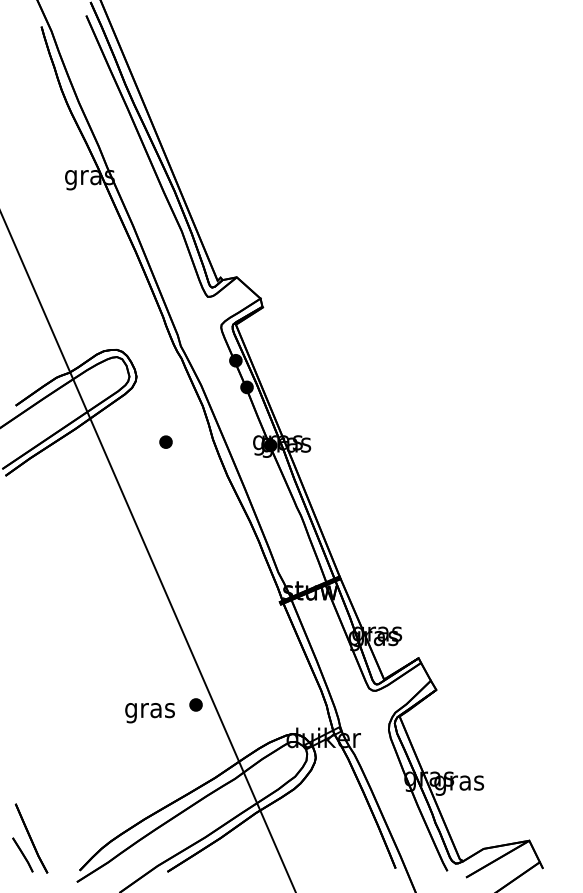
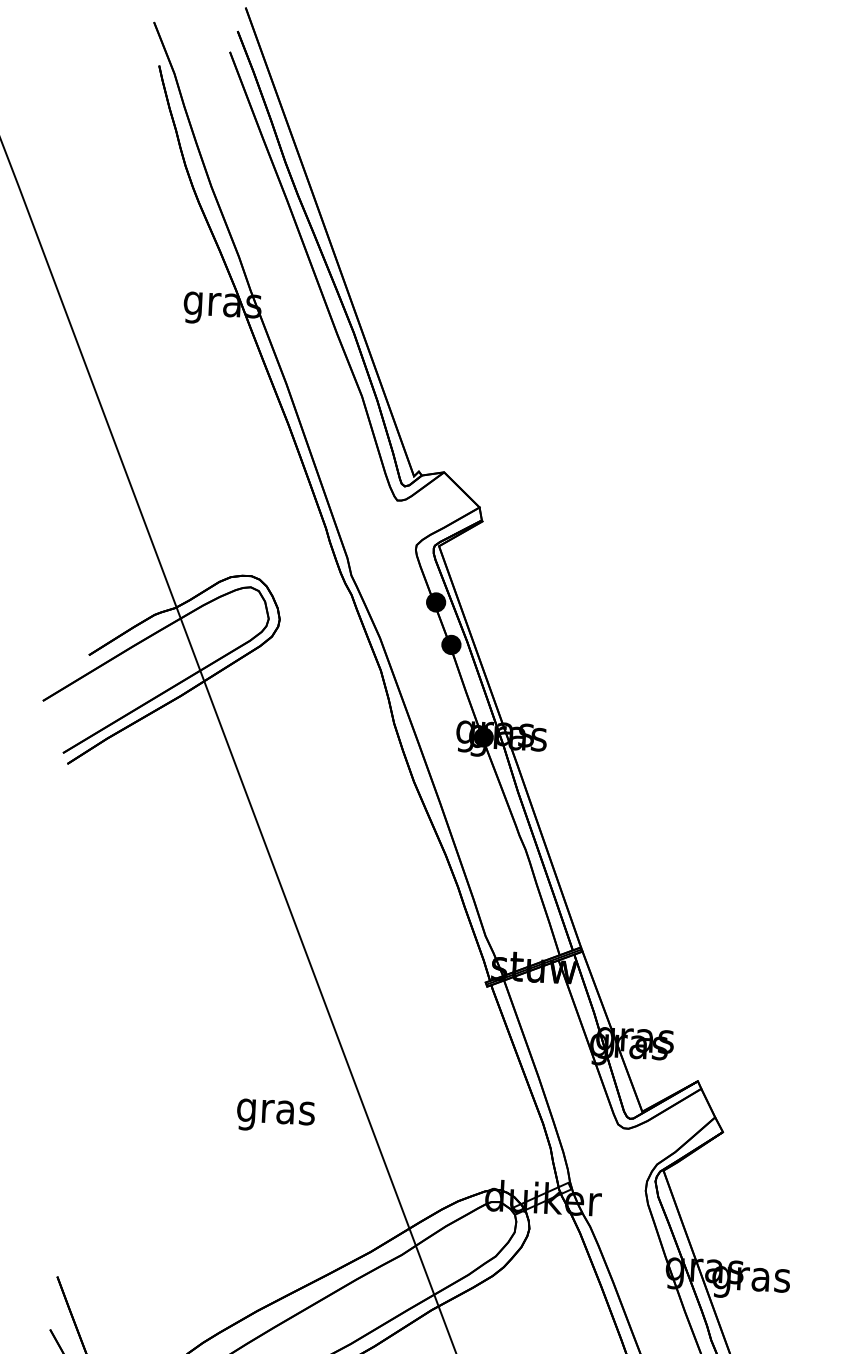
part: (165, 441) -> (319, 722), removed
part: (195, 704) -> (345, 1135), removed
text: (149, 713) -> (274, 1116), moved

